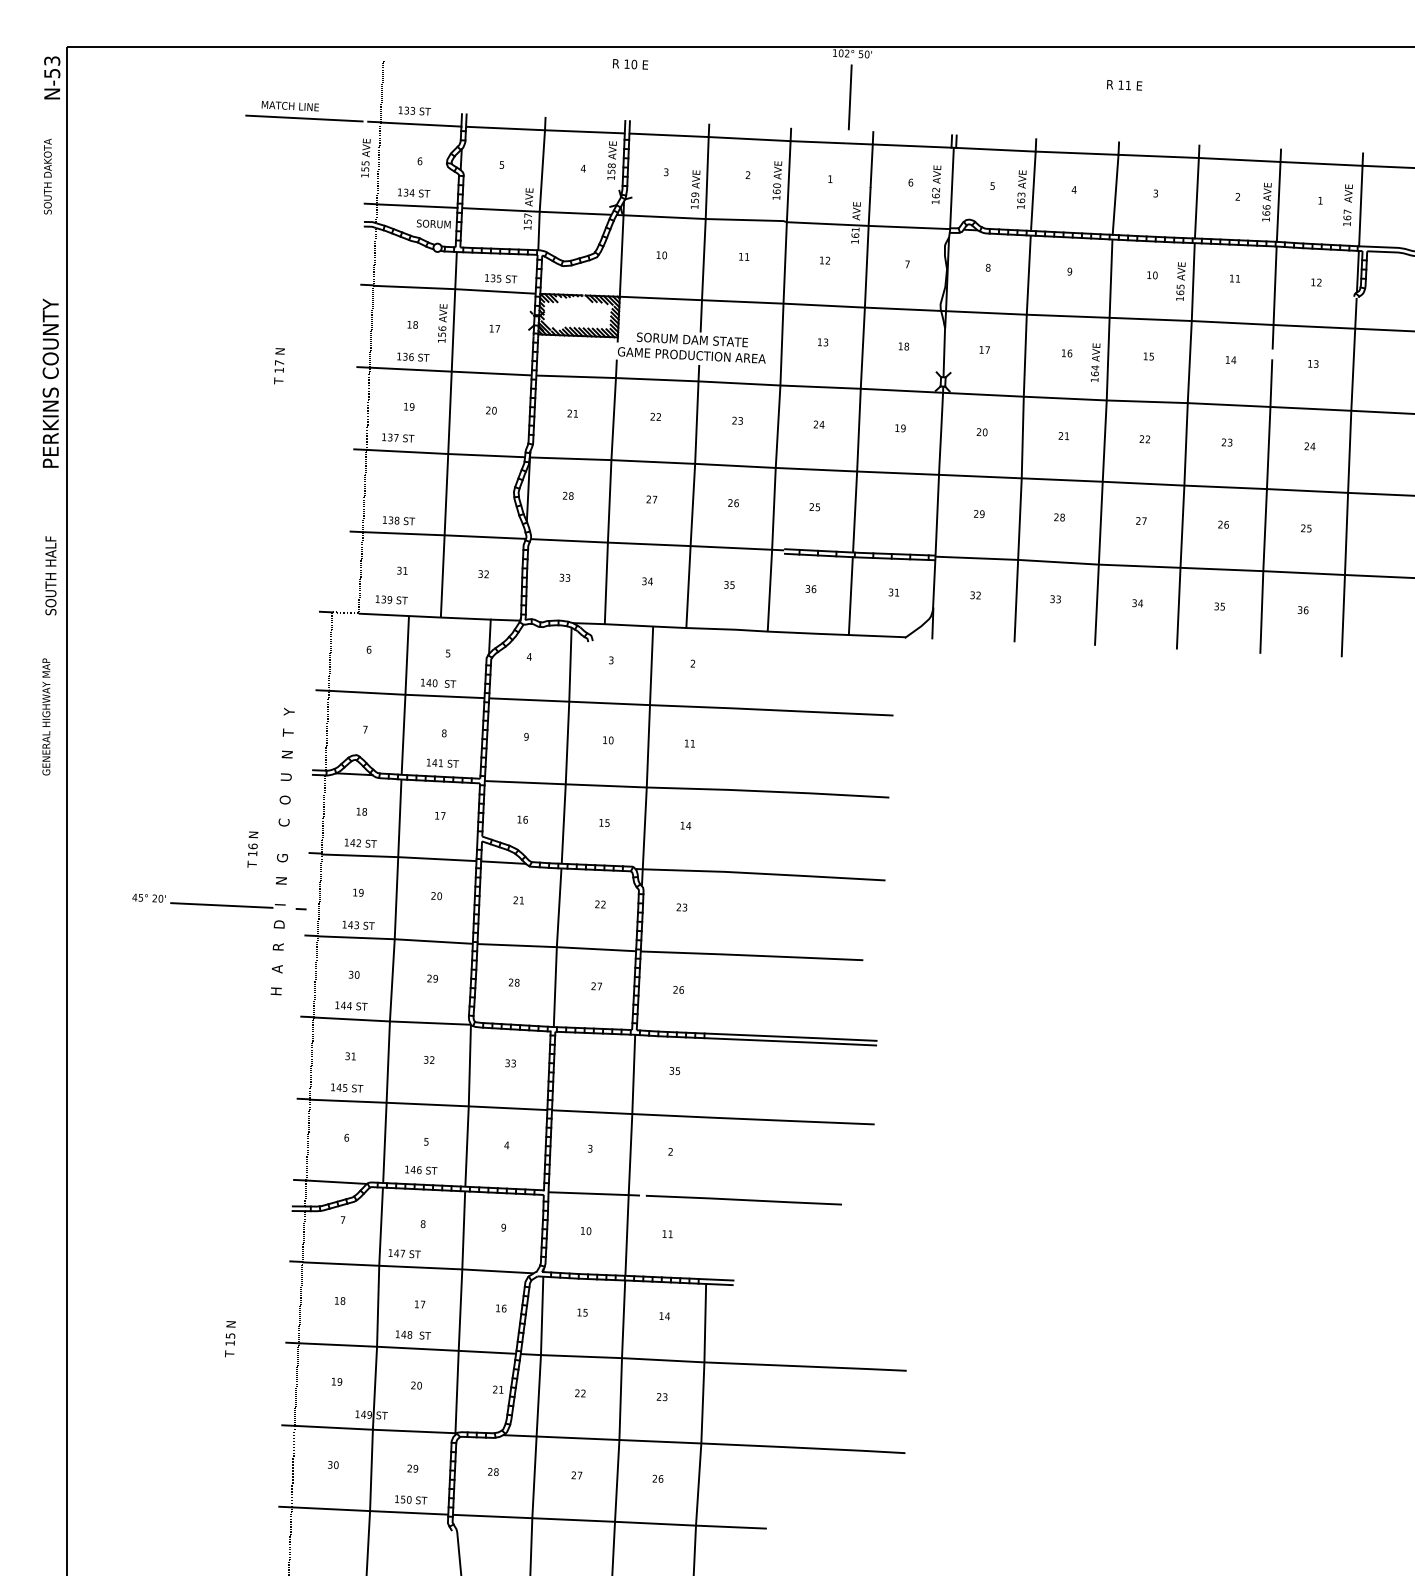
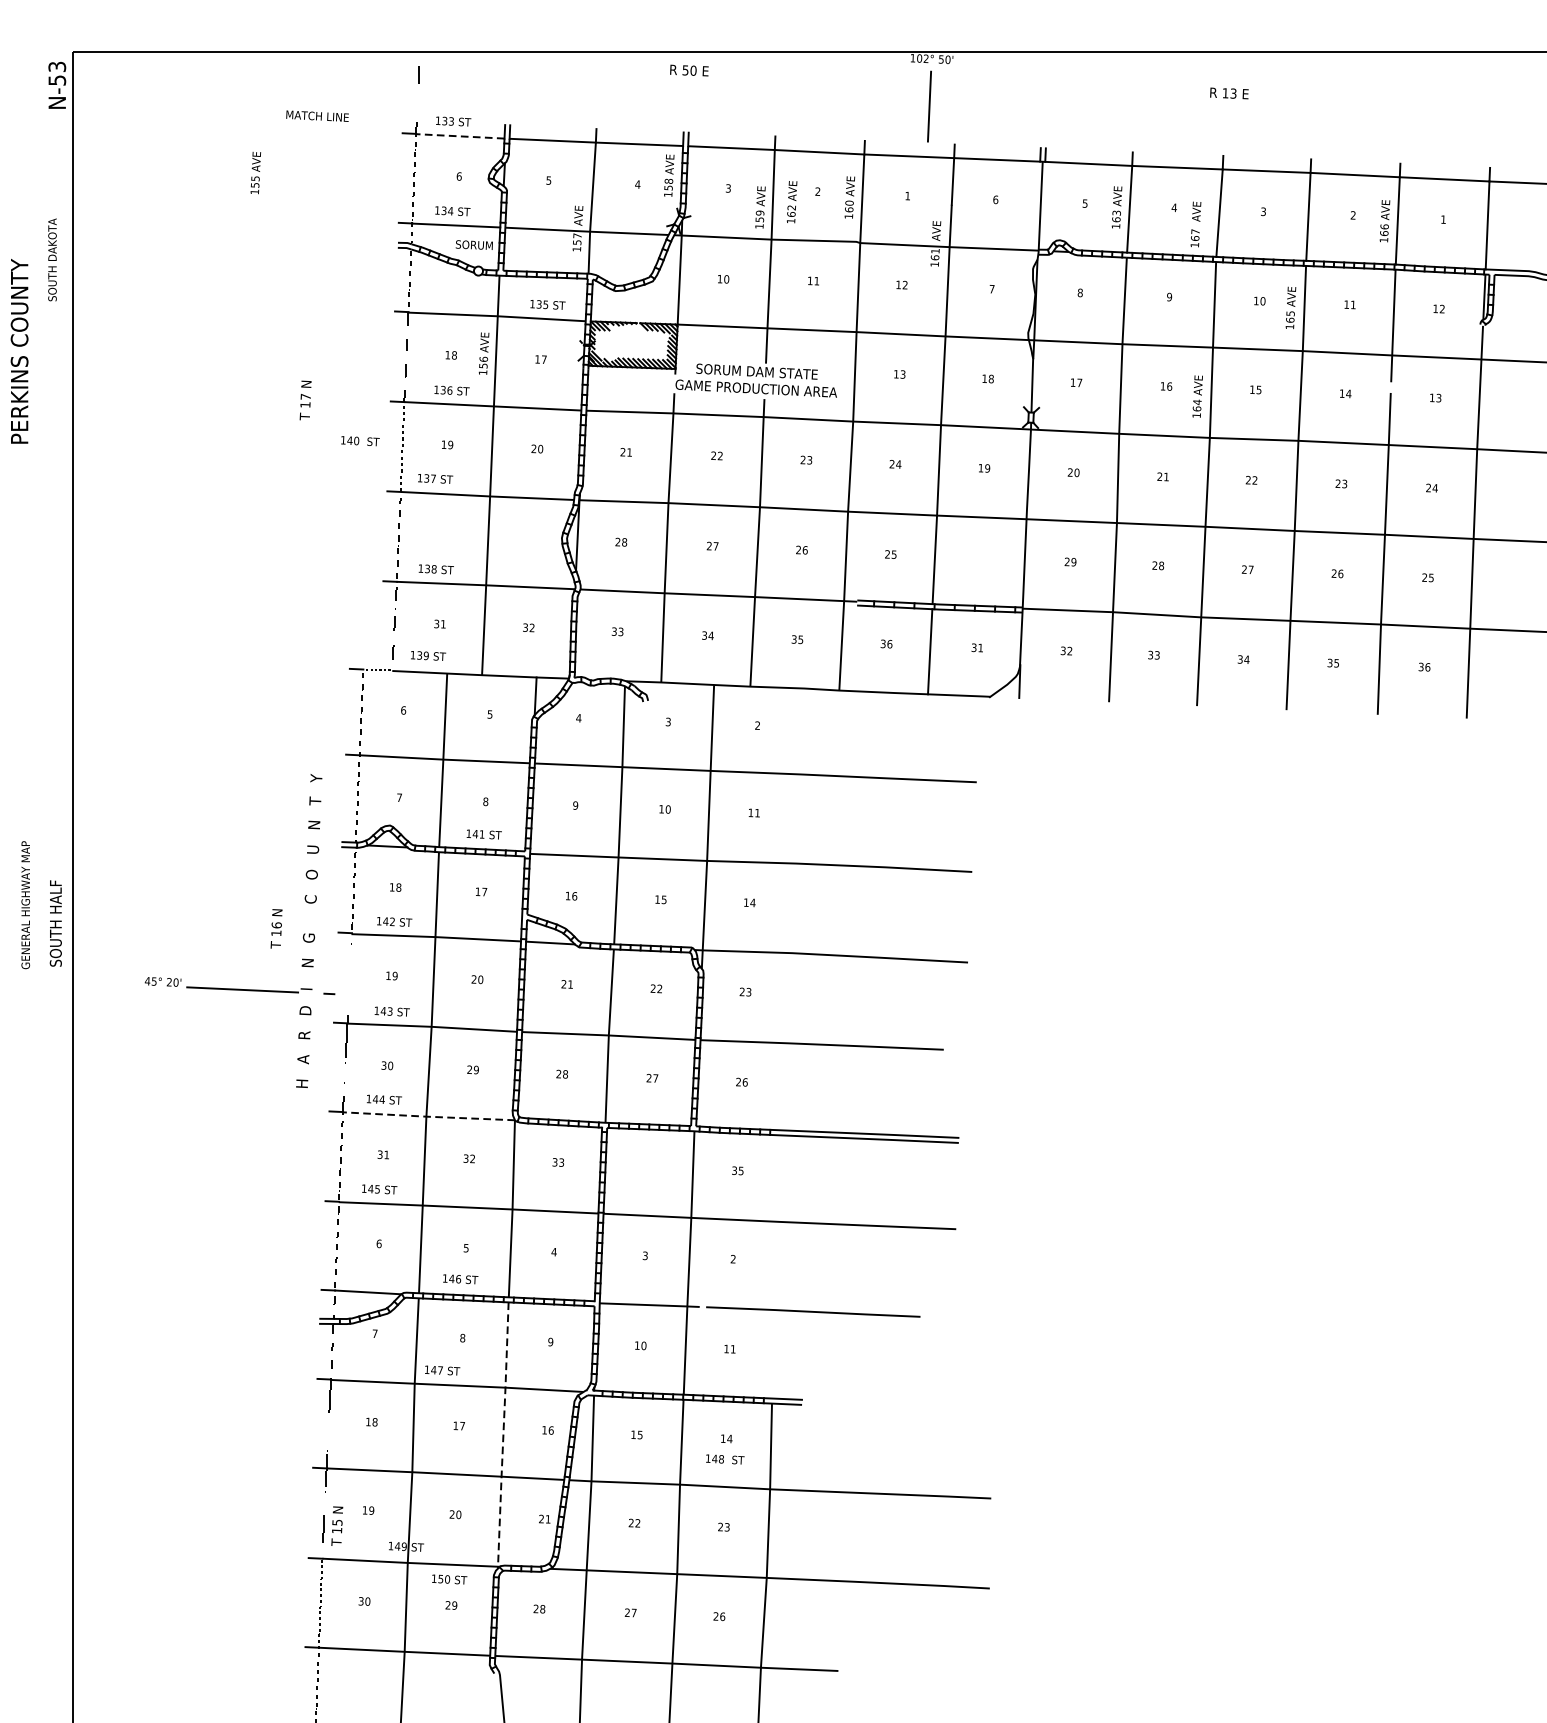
text: (626, 63) -> (684, 69), 10 -> 50
text: (1127, 85) -> (1232, 93), 11 -> 13
line: (304, 118) -> (333, 129), removed
line: (420, 124) -> (459, 136), solid -> dashed
text: (365, 157) -> (255, 172), moved
text: (47, 176) -> (52, 259), moved
text: (936, 184) -> (792, 201), moved
text: (1347, 204) -> (1195, 223), moved
text: (50, 382) -> (19, 350), moved
text: (50, 575) -> (55, 923), moved
text: (438, 682) -> (360, 440), moved
text: (46, 716) -> (25, 904), moved
line: (391, 1021) -> (428, 1116), solid -> dashed
line: (460, 1313) -> (503, 1435), solid -> dashed
text: (412, 1334) -> (724, 1458), moved
text: (230, 1339) -> (337, 1526), moved
text: (411, 1499) -> (449, 1579), moved

